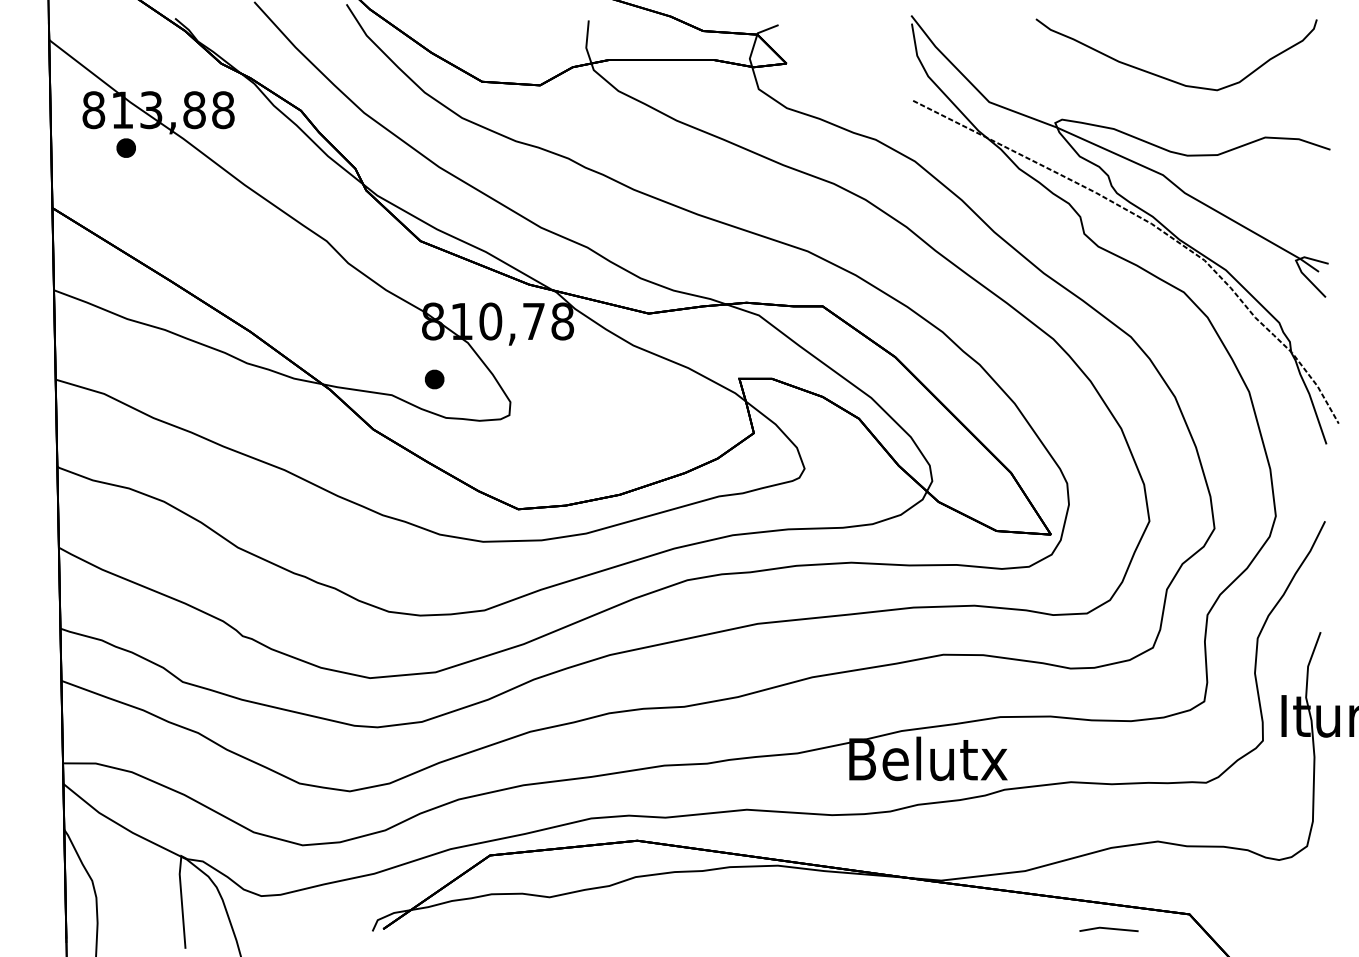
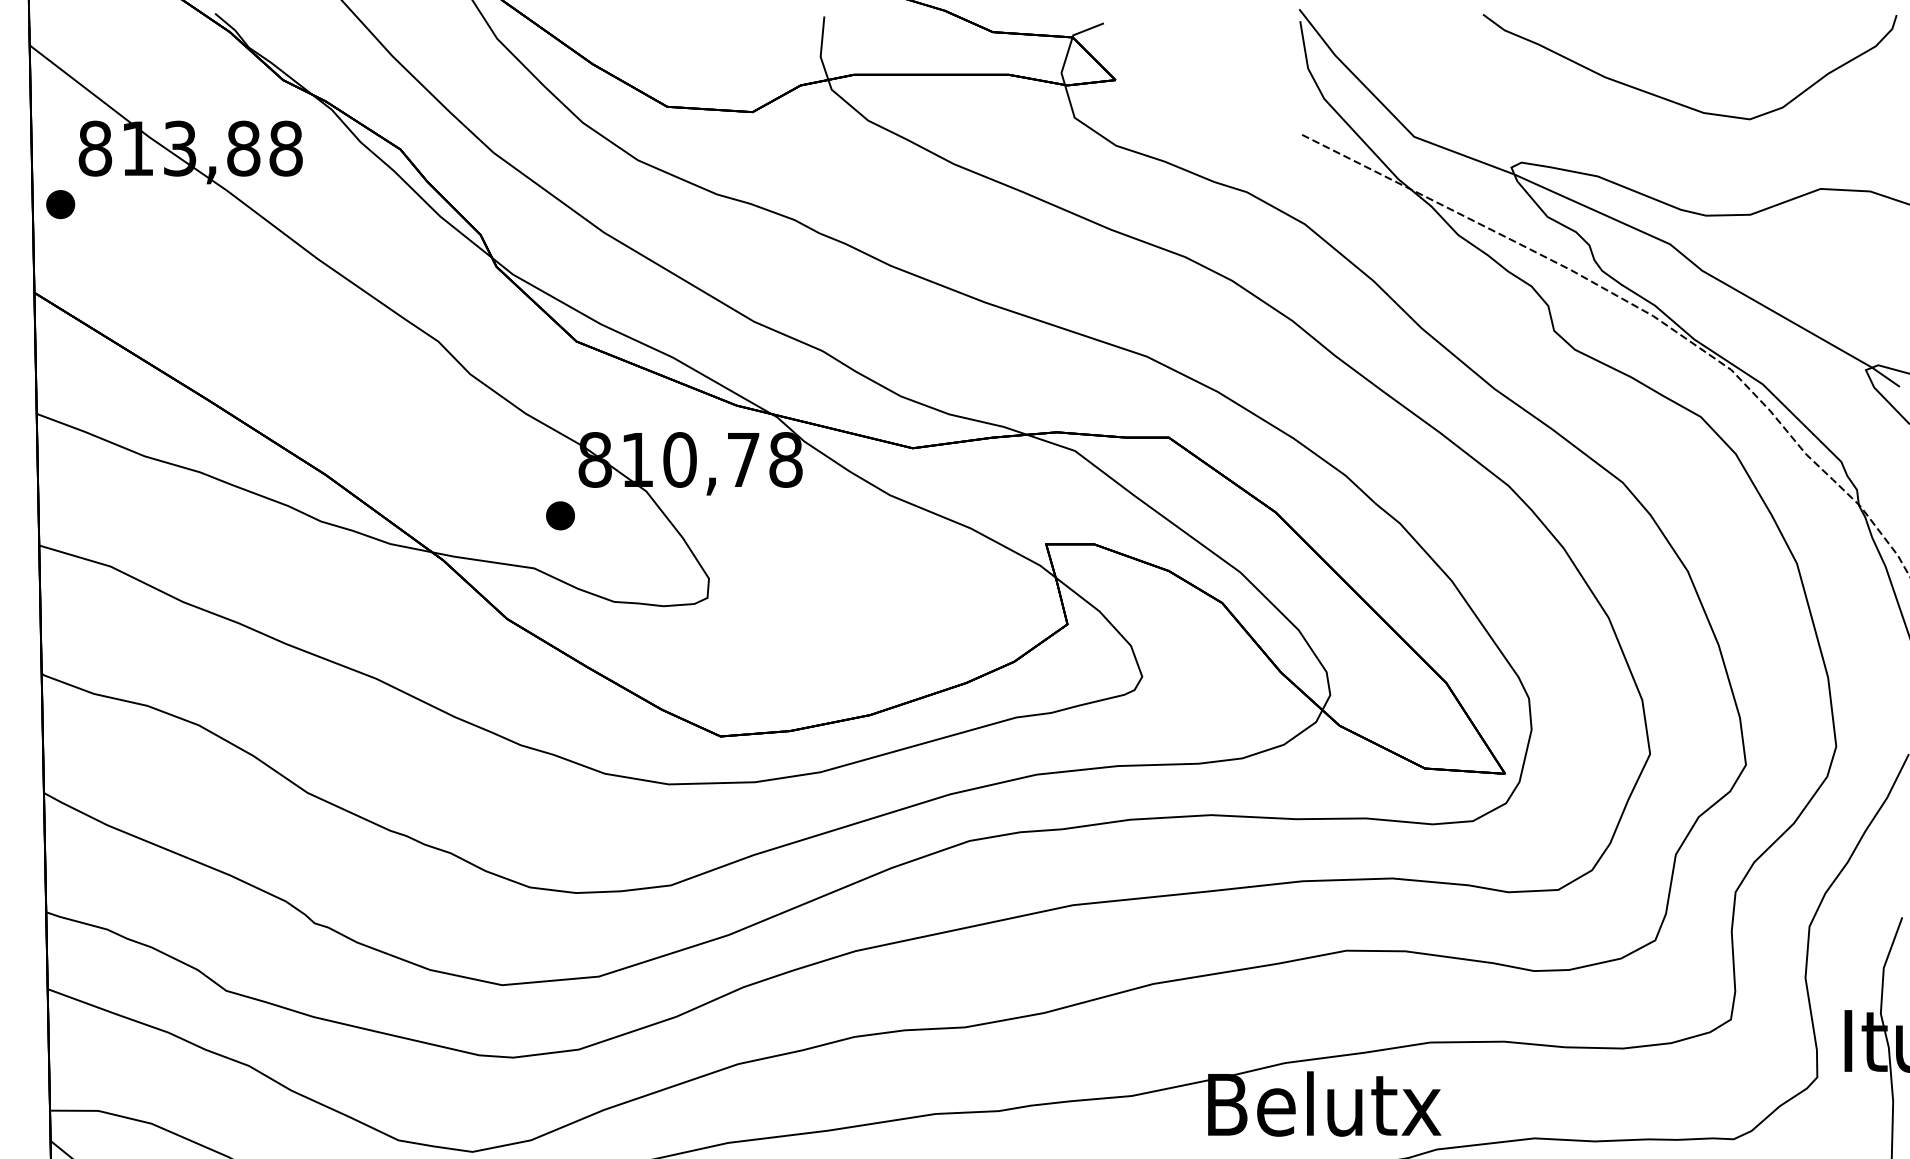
part: (125, 147) -> (59, 203), moved
part: (434, 379) -> (560, 515), moved

